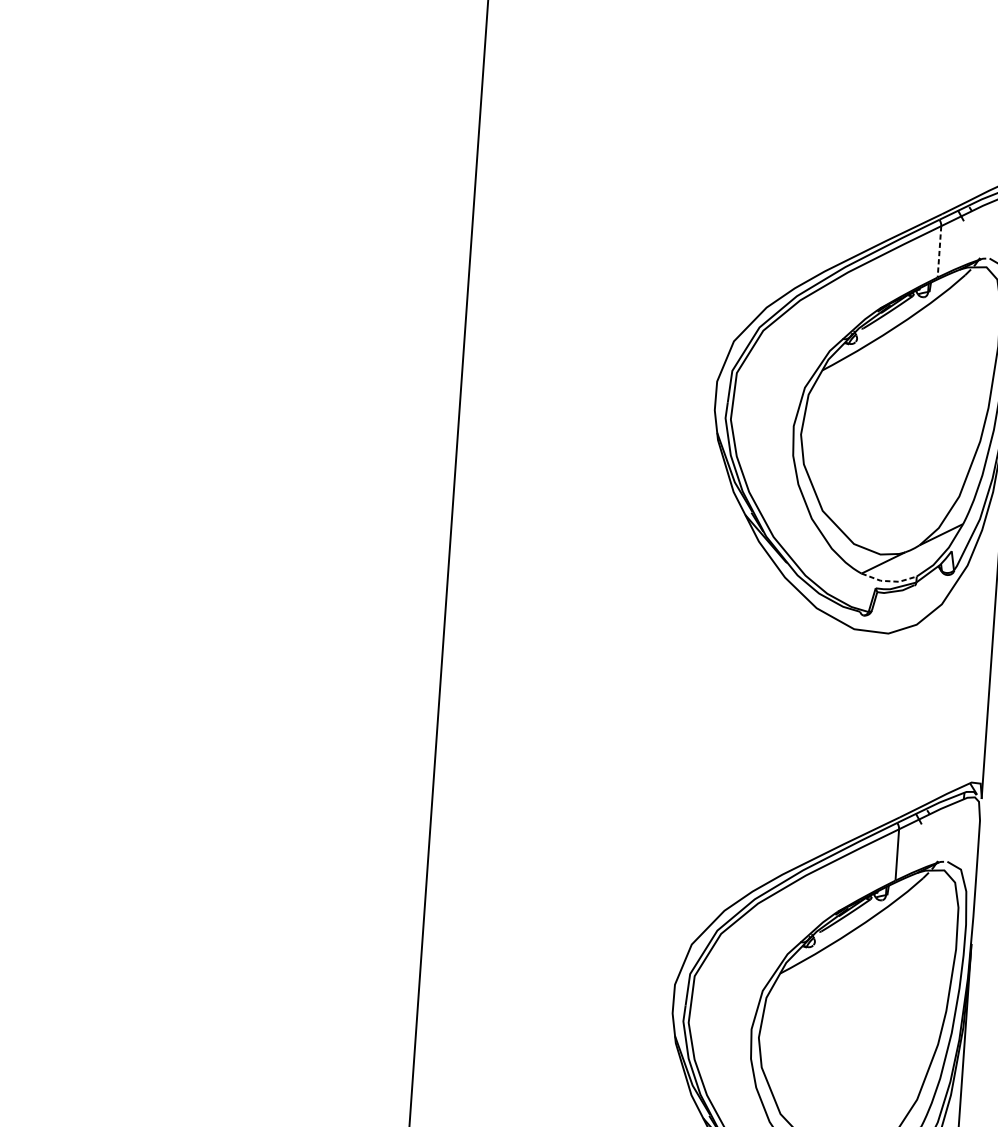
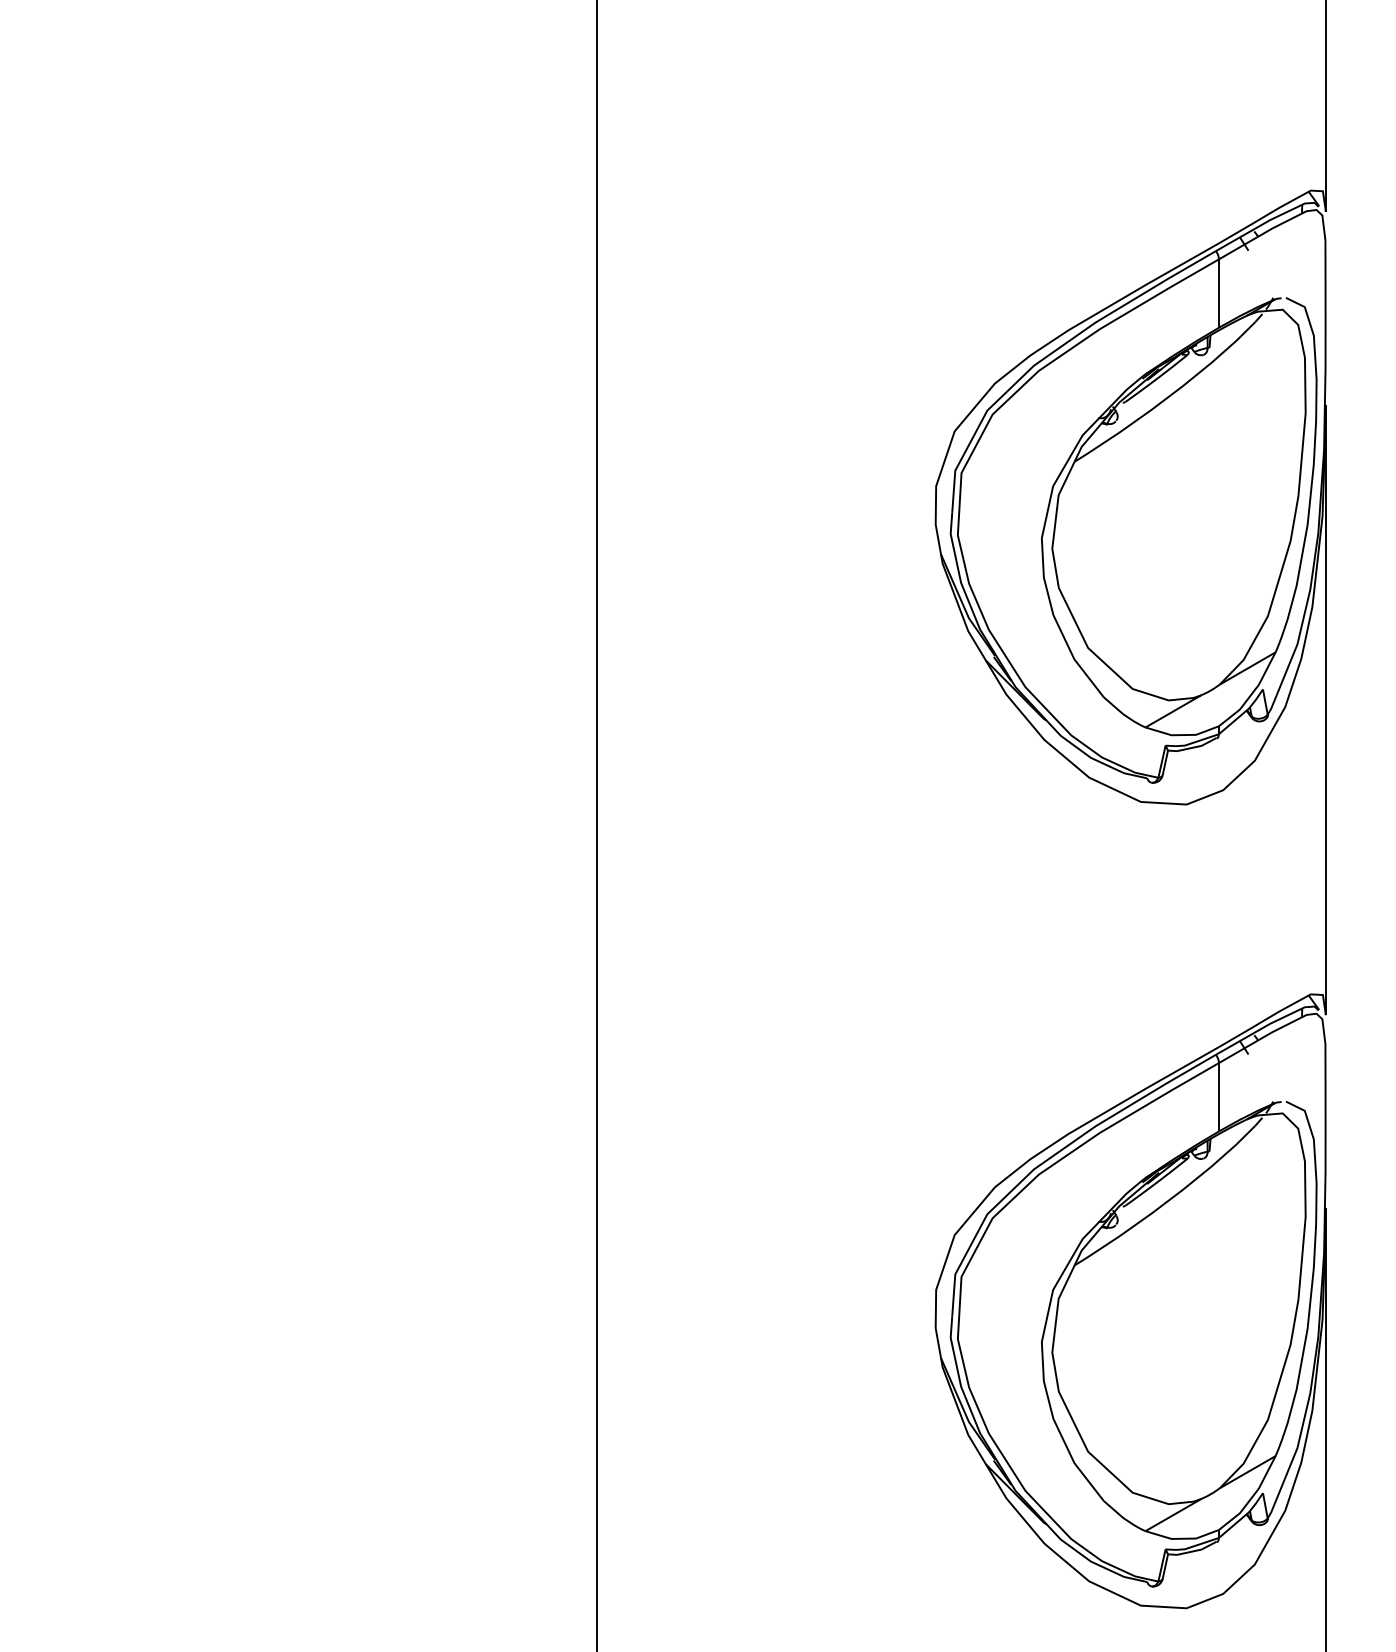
line: (939, 252) -> (1218, 294), dashed -> solid
line: (888, 581) -> (1182, 735), dashed -> solid

